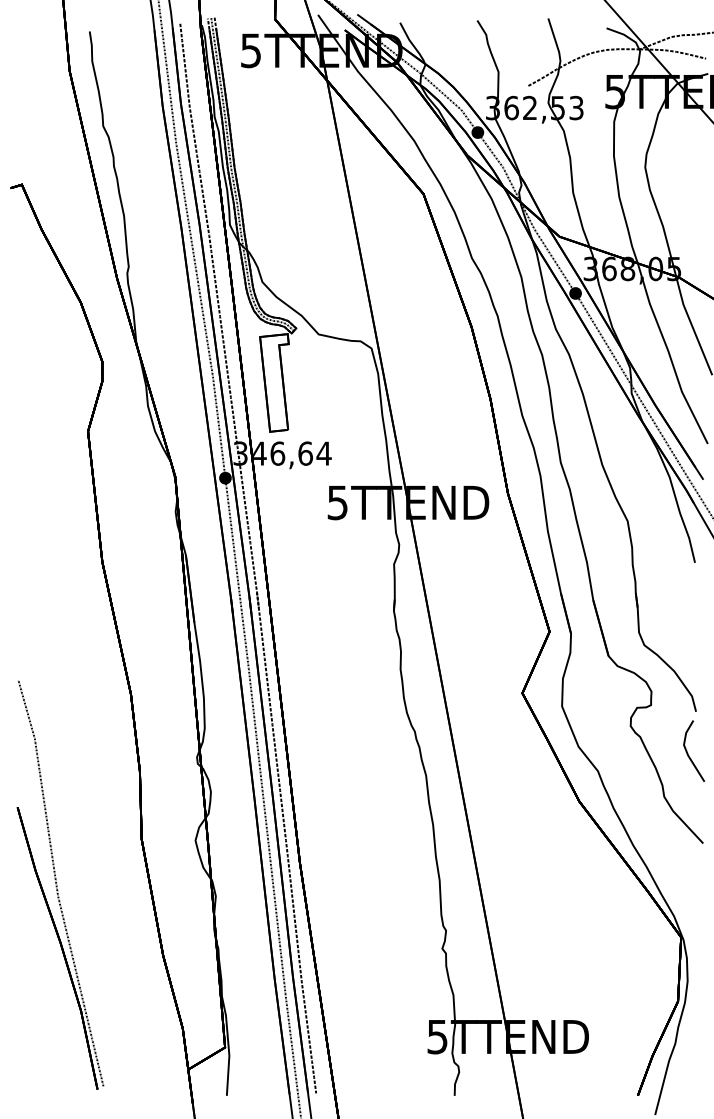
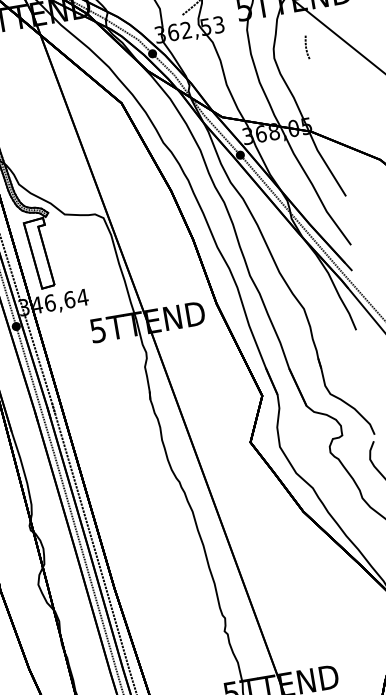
line: (692, 159) -> (306, 47), added

